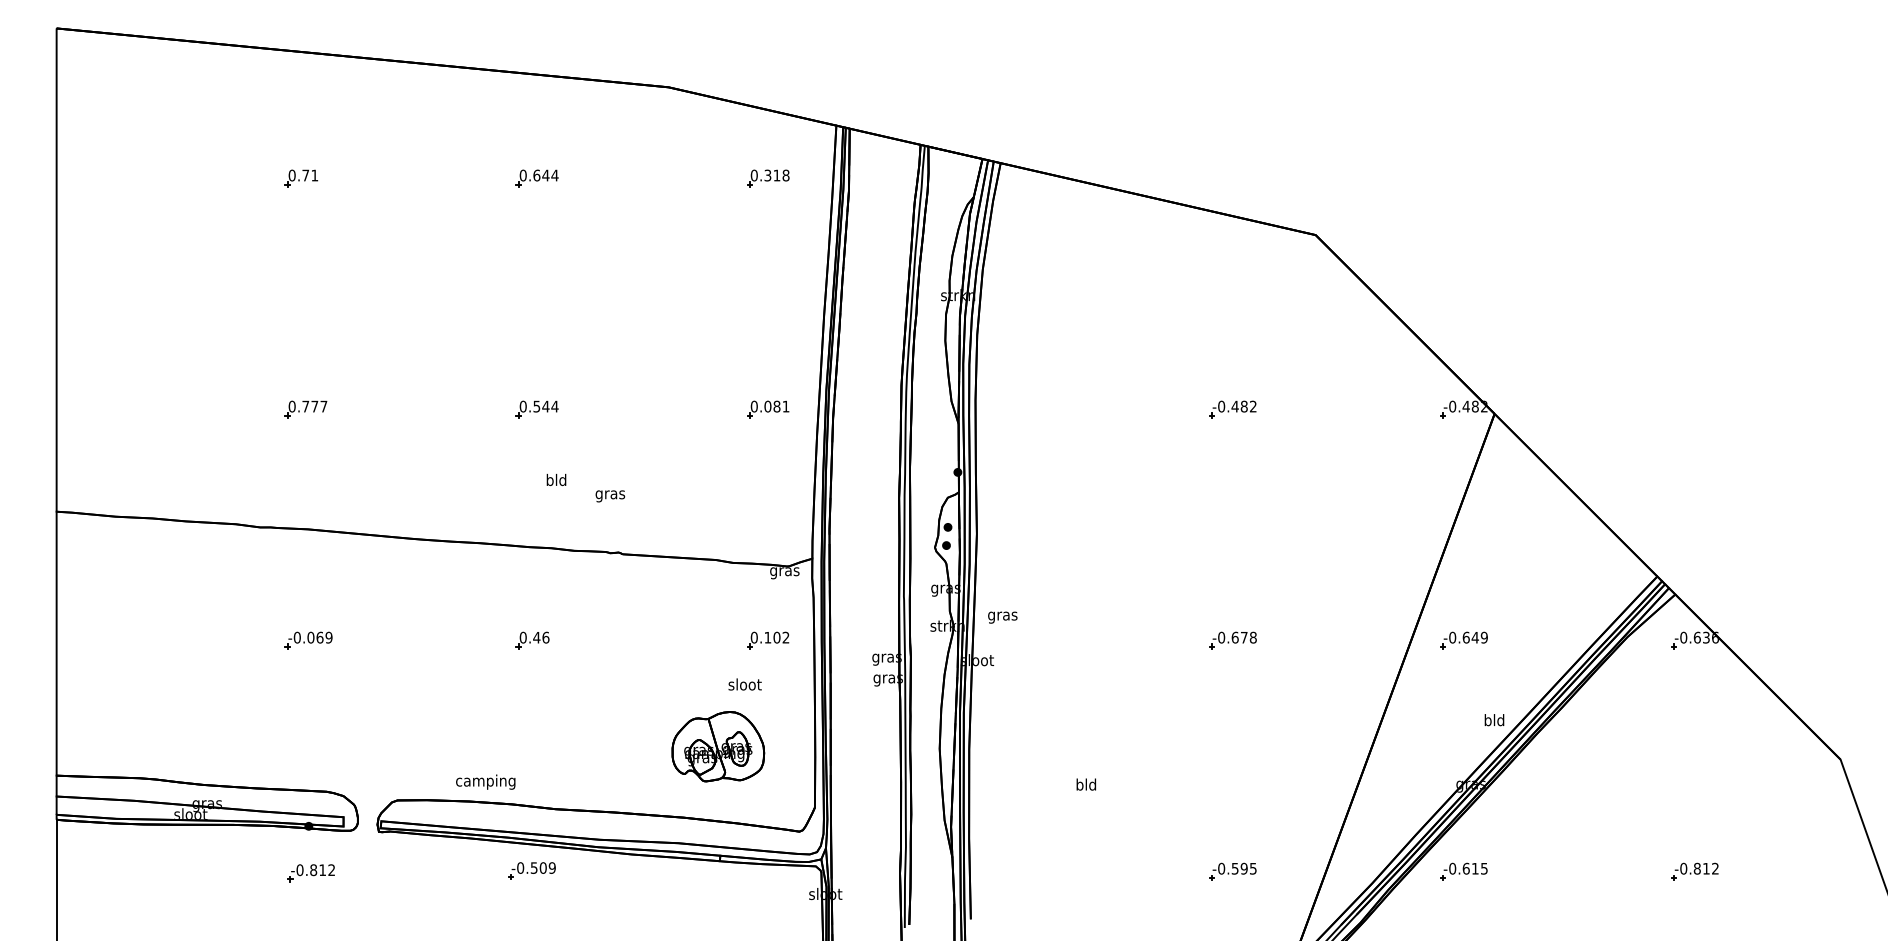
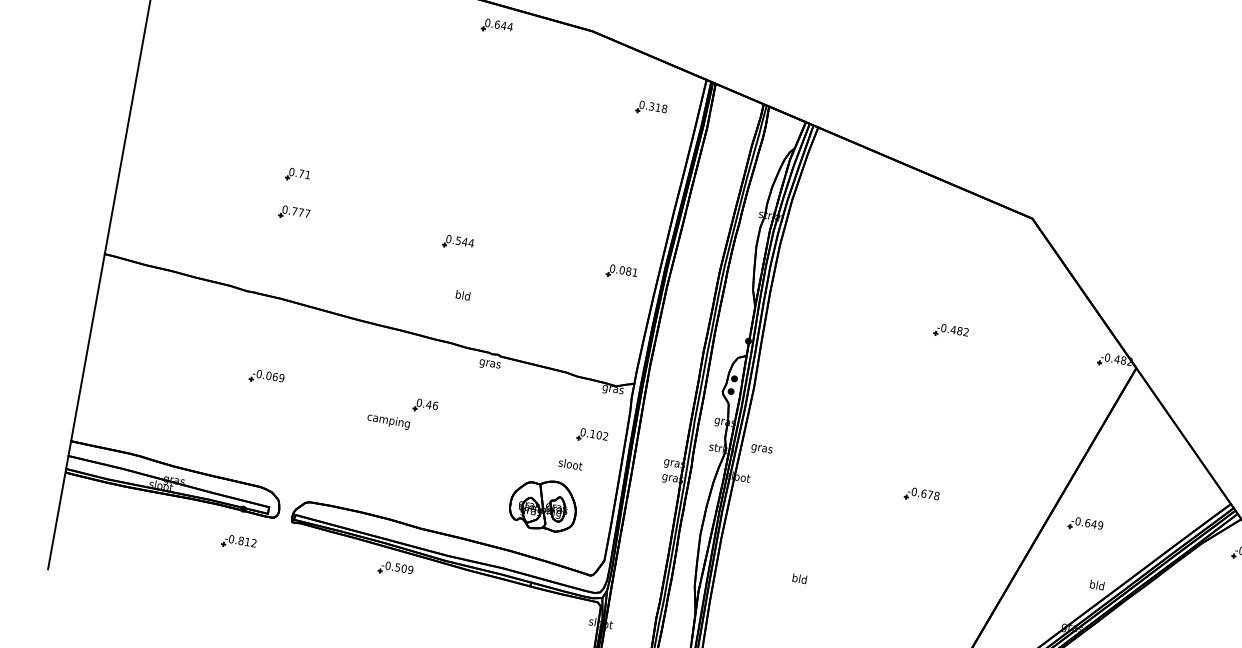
part: (301, 178) -> (298, 175), moved
part: (536, 178) -> (496, 26), moved
text: (610, 496) -> (490, 365), moved
text: (485, 781) -> (388, 420), moved

